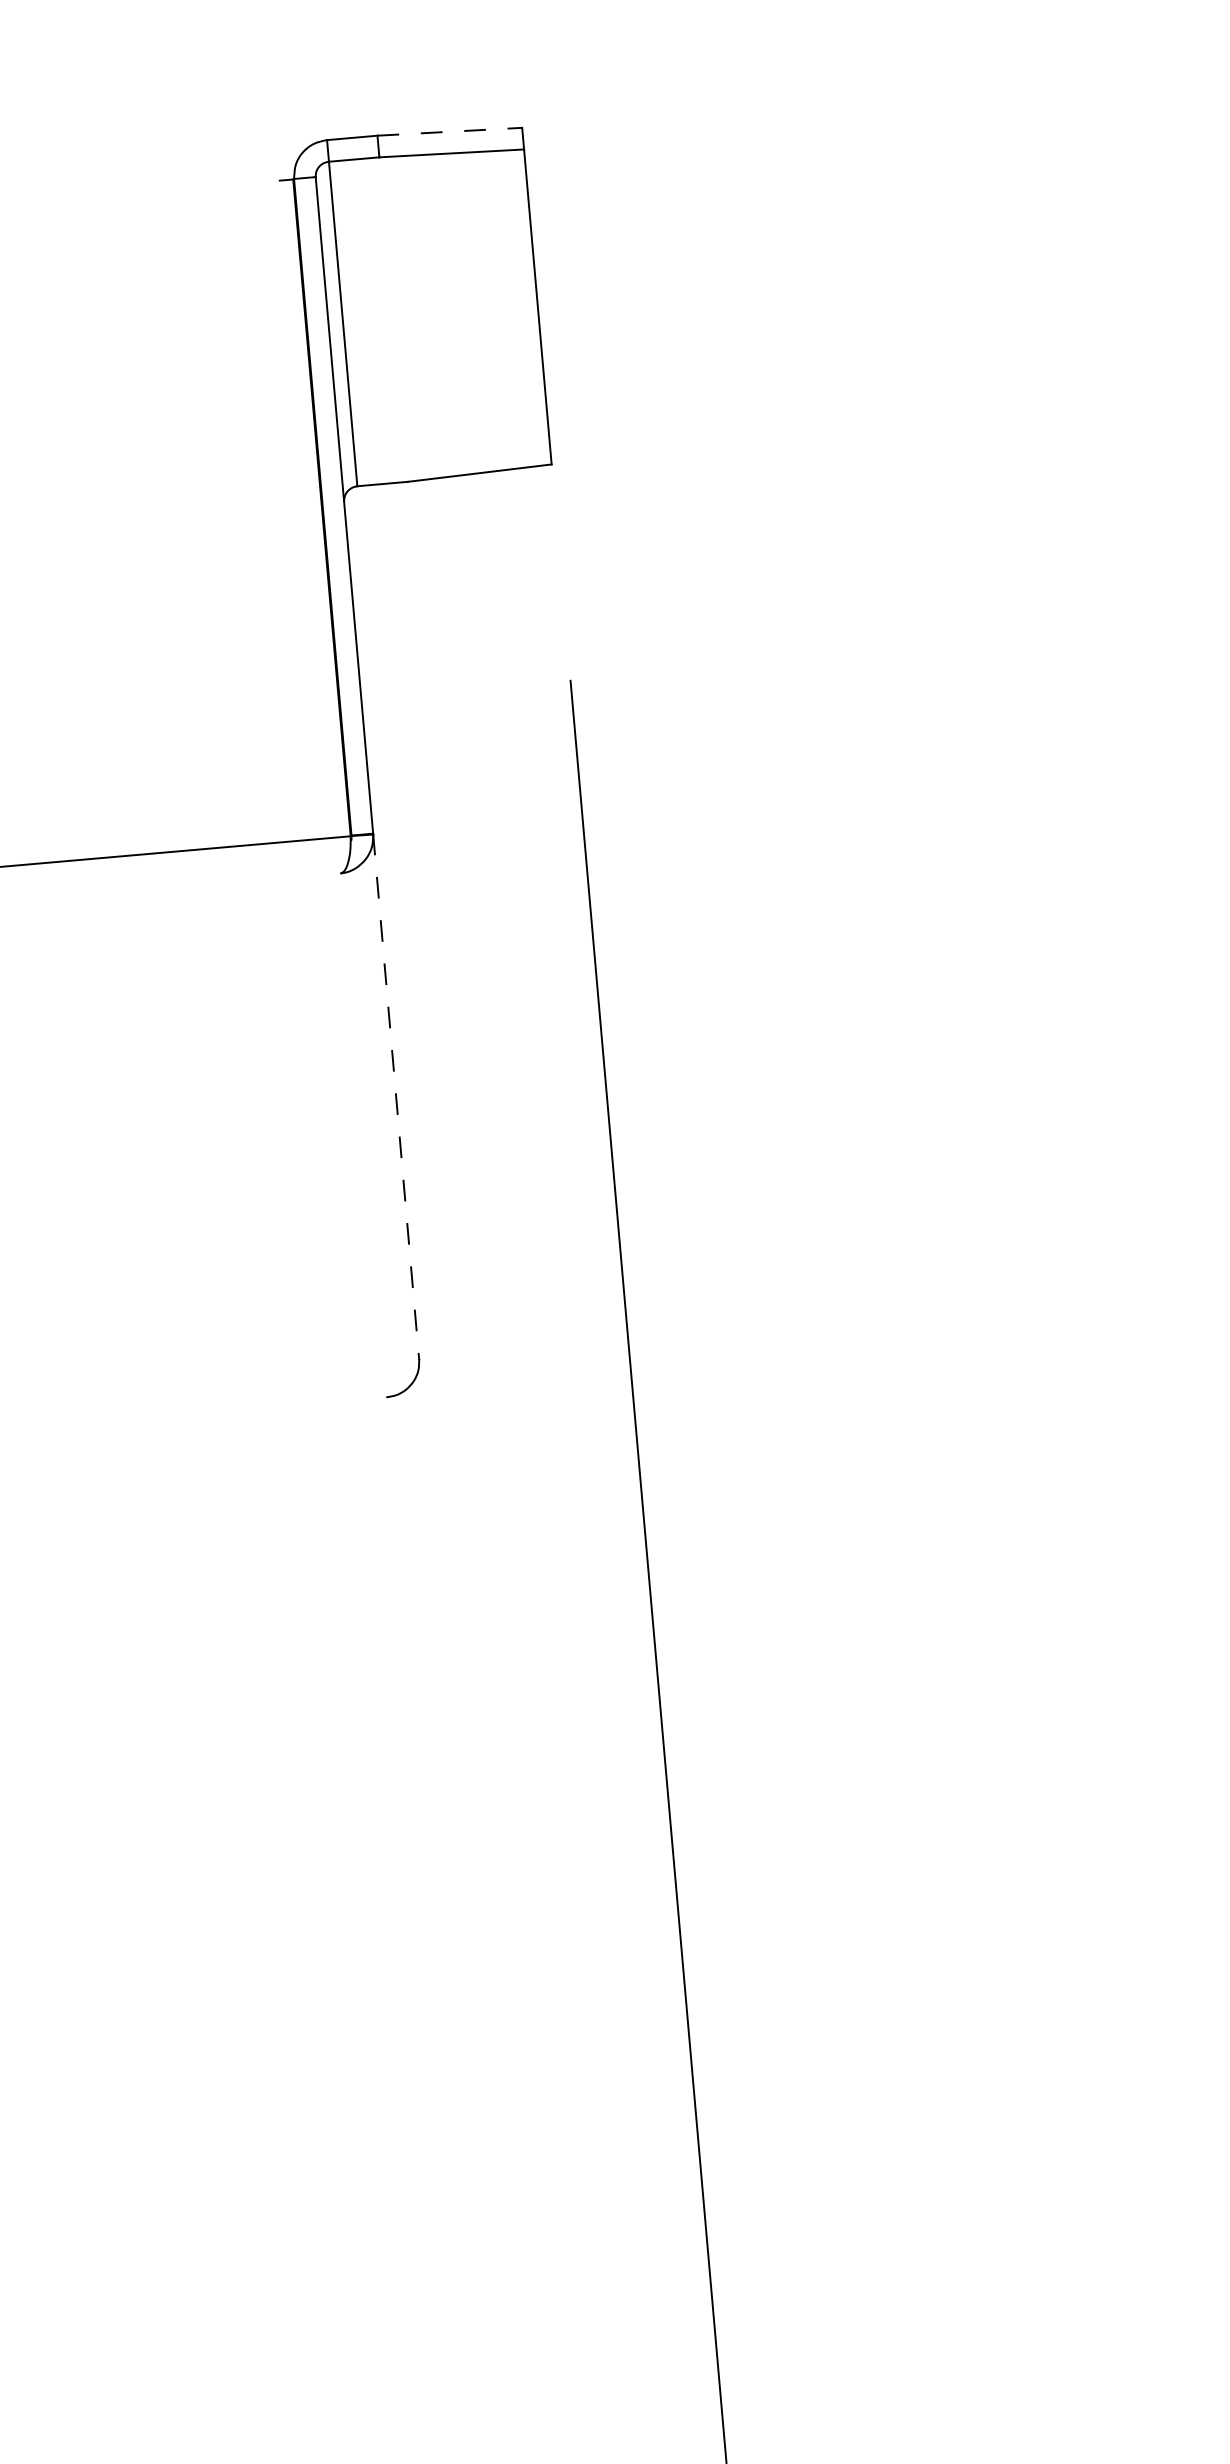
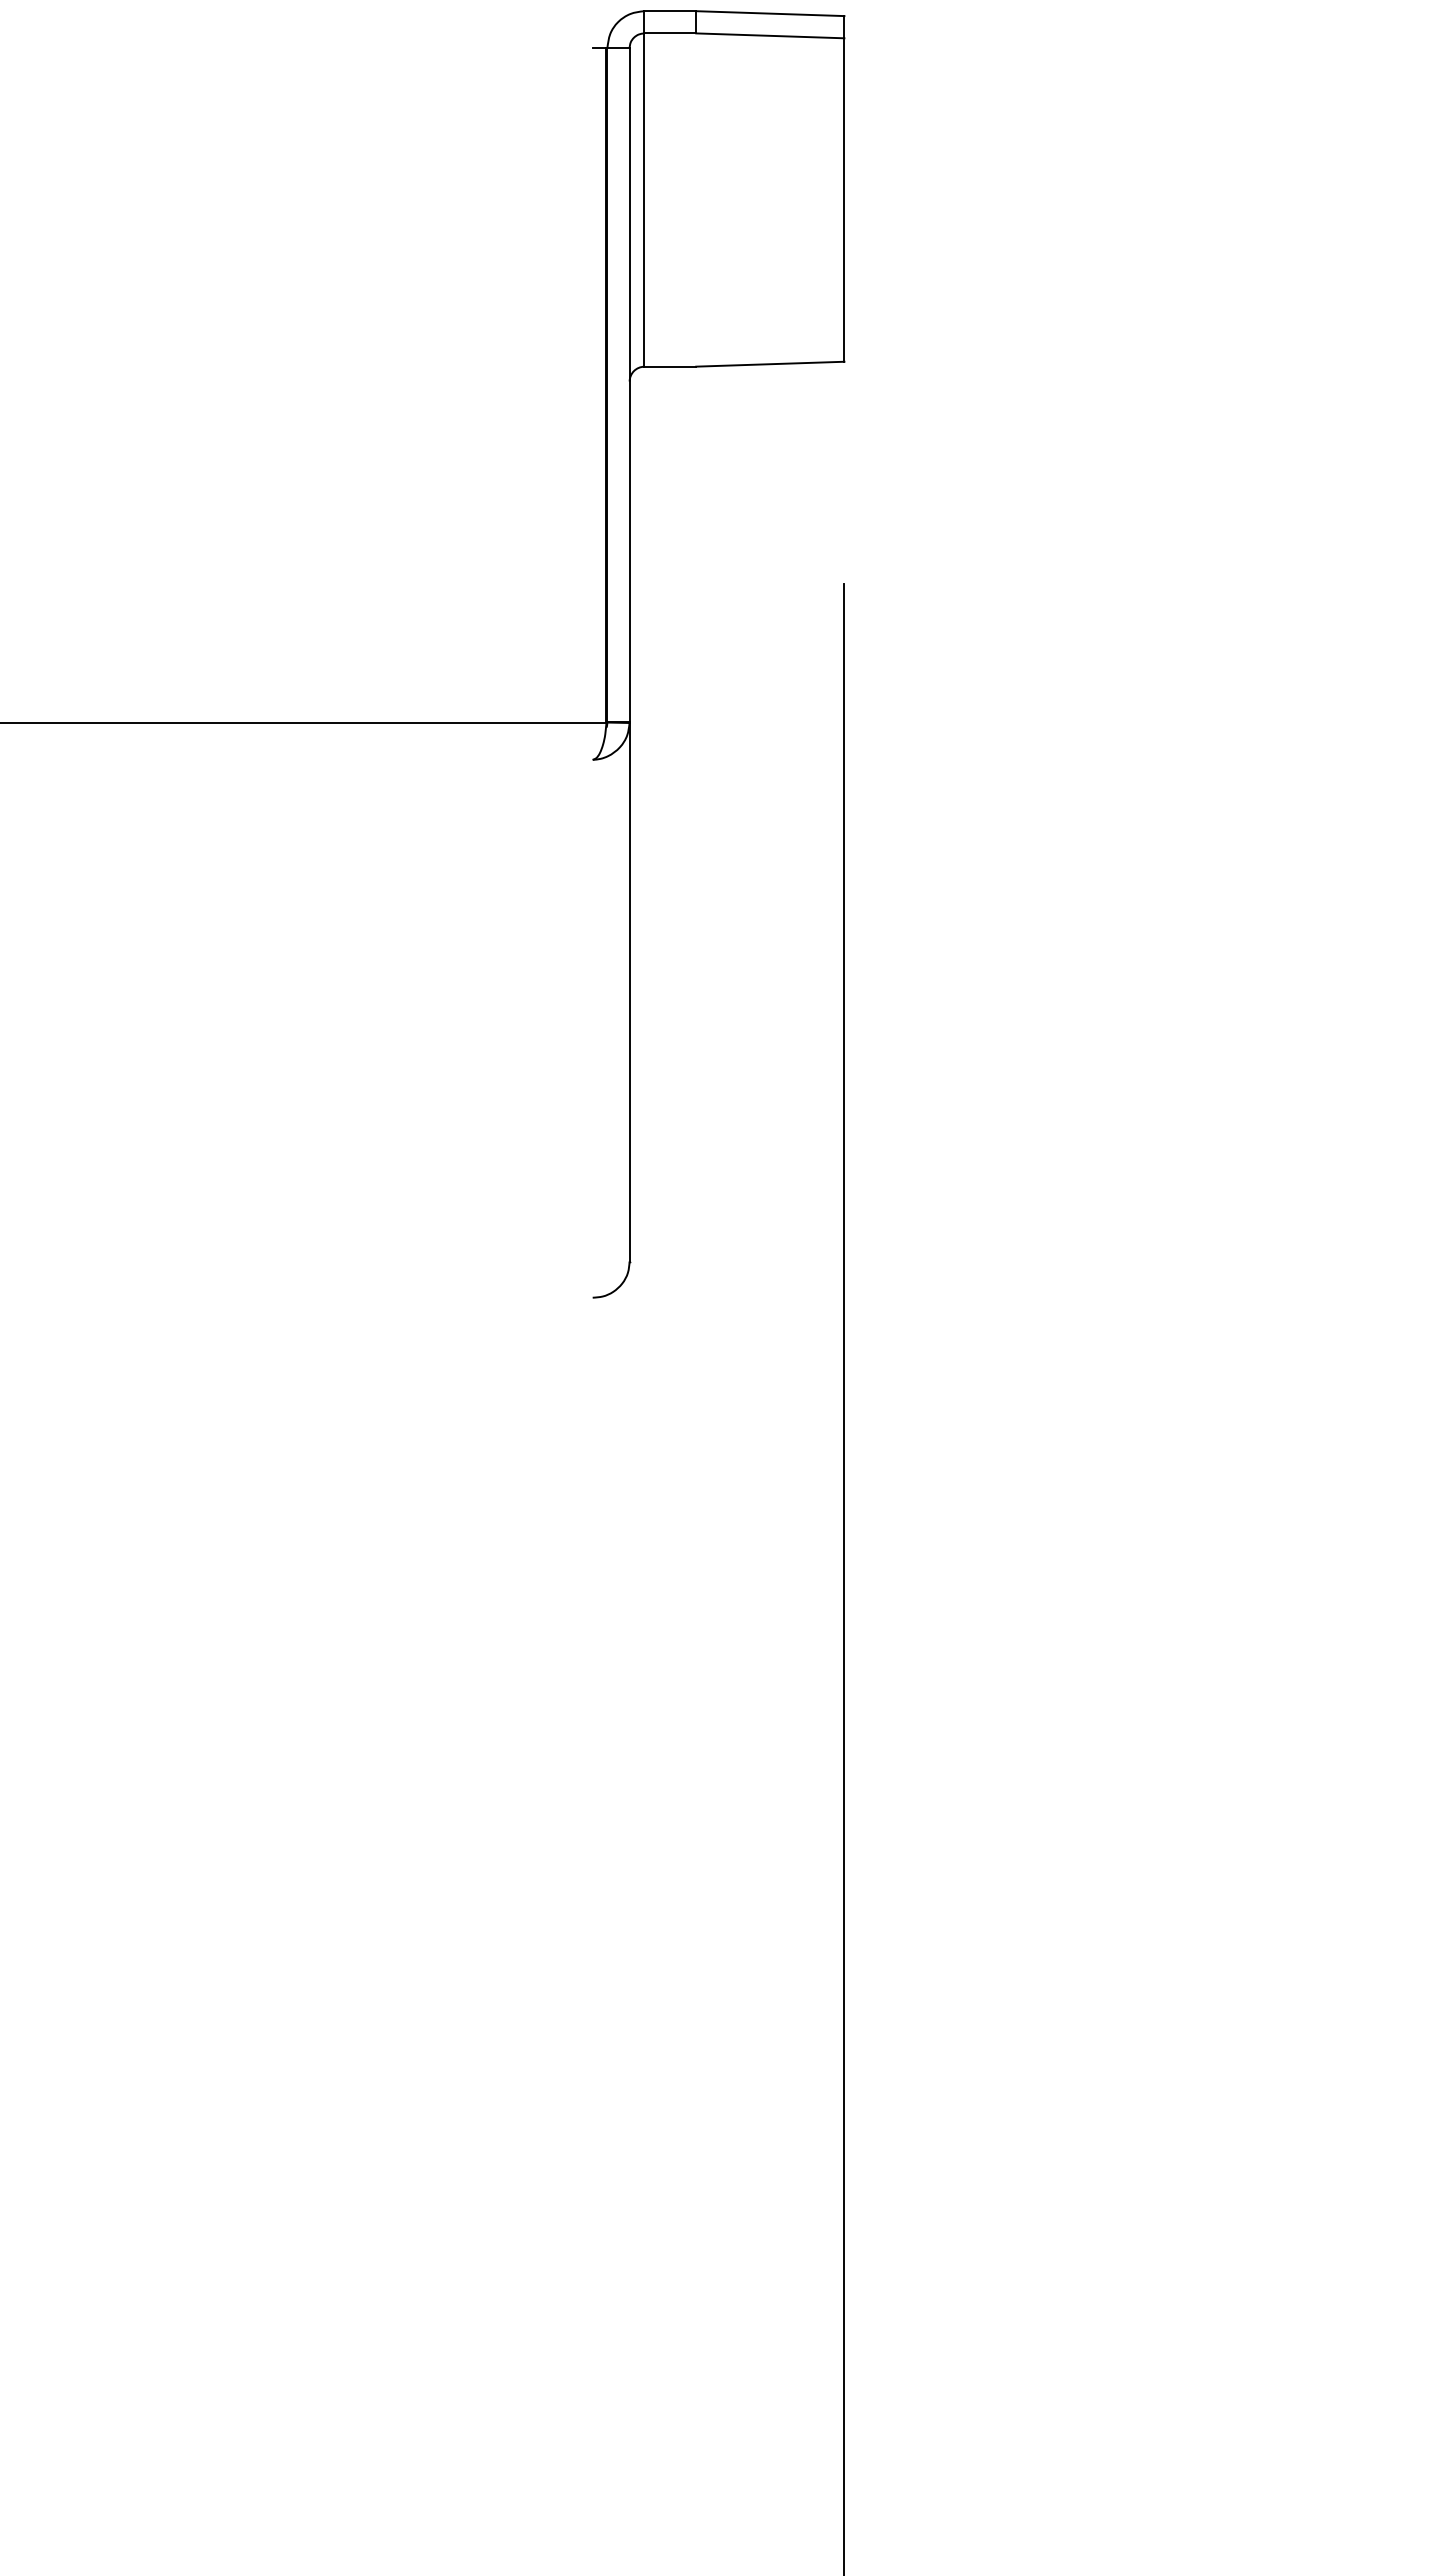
line: (450, 131) -> (770, 13), dashed -> solid
line: (396, 1095) -> (629, 991), dashed -> solid

